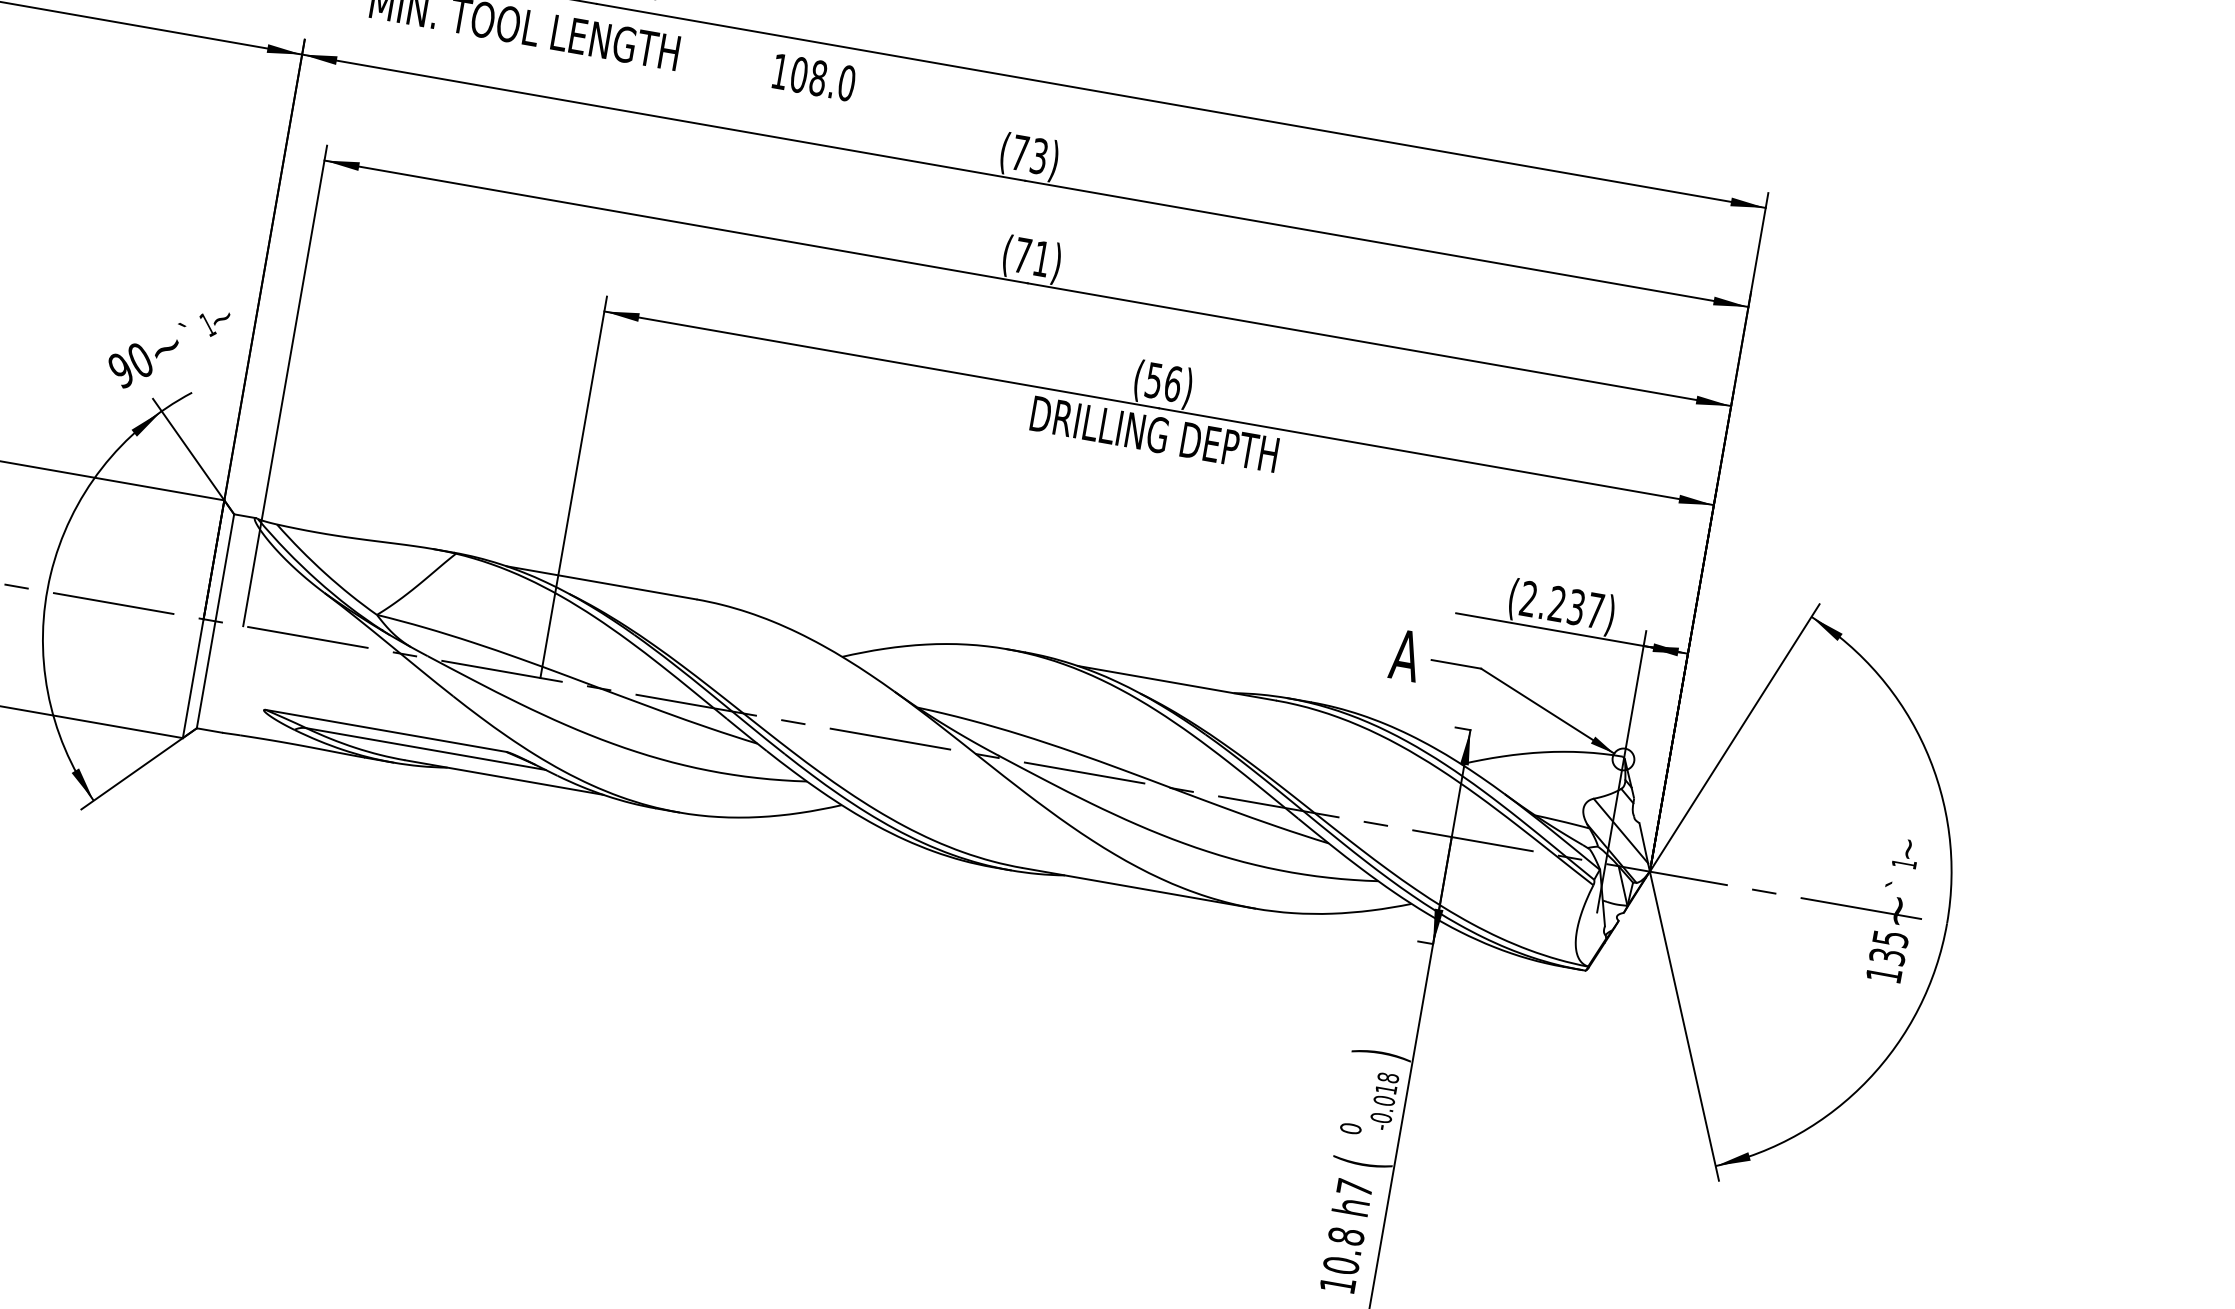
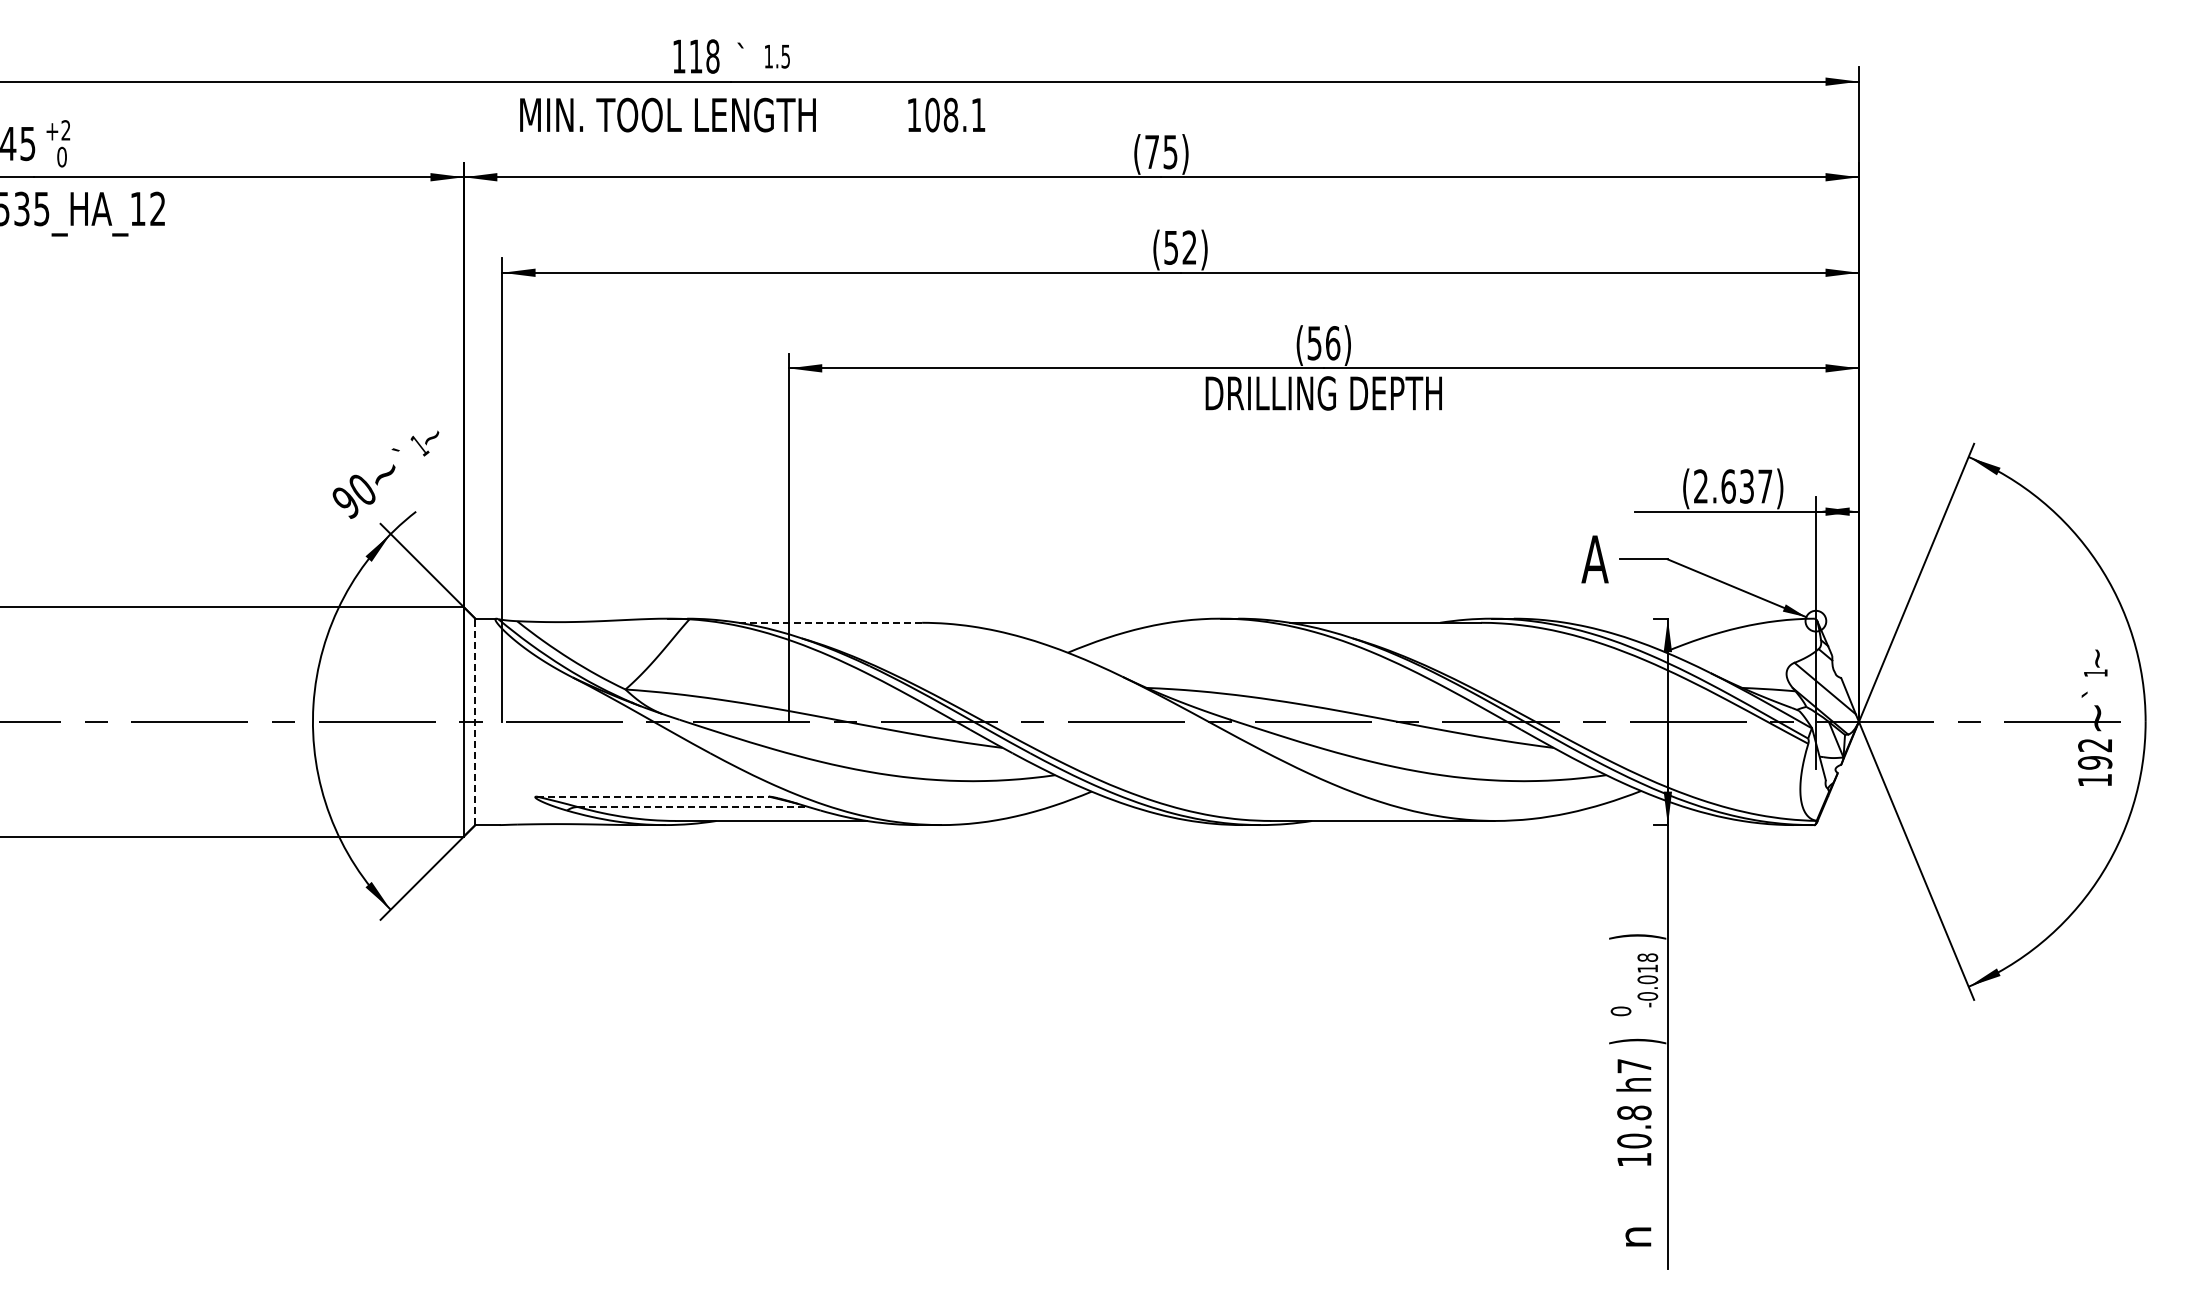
text: (846, 82) -> (978, 114), 108.0 -> 108.1
text: (1039, 155) -> (1170, 151), (73) -> (75)
text: (1032, 257) -> (1180, 247), (71) -> (52)
line: (601, 582) -> (830, 622), solid -> dashed
text: (1557, 604) -> (1728, 486), (2.237) -> (2.637)
line: (215, 620) -> (475, 721), solid -> dashed
line: (385, 730) -> (652, 796), solid -> dashed
line: (426, 749) -> (693, 807), solid -> dashed
text: (1889, 948) -> (2095, 754), 135 -> 192
text: (1362, 1162) -> (1637, 1041), ( -> )

